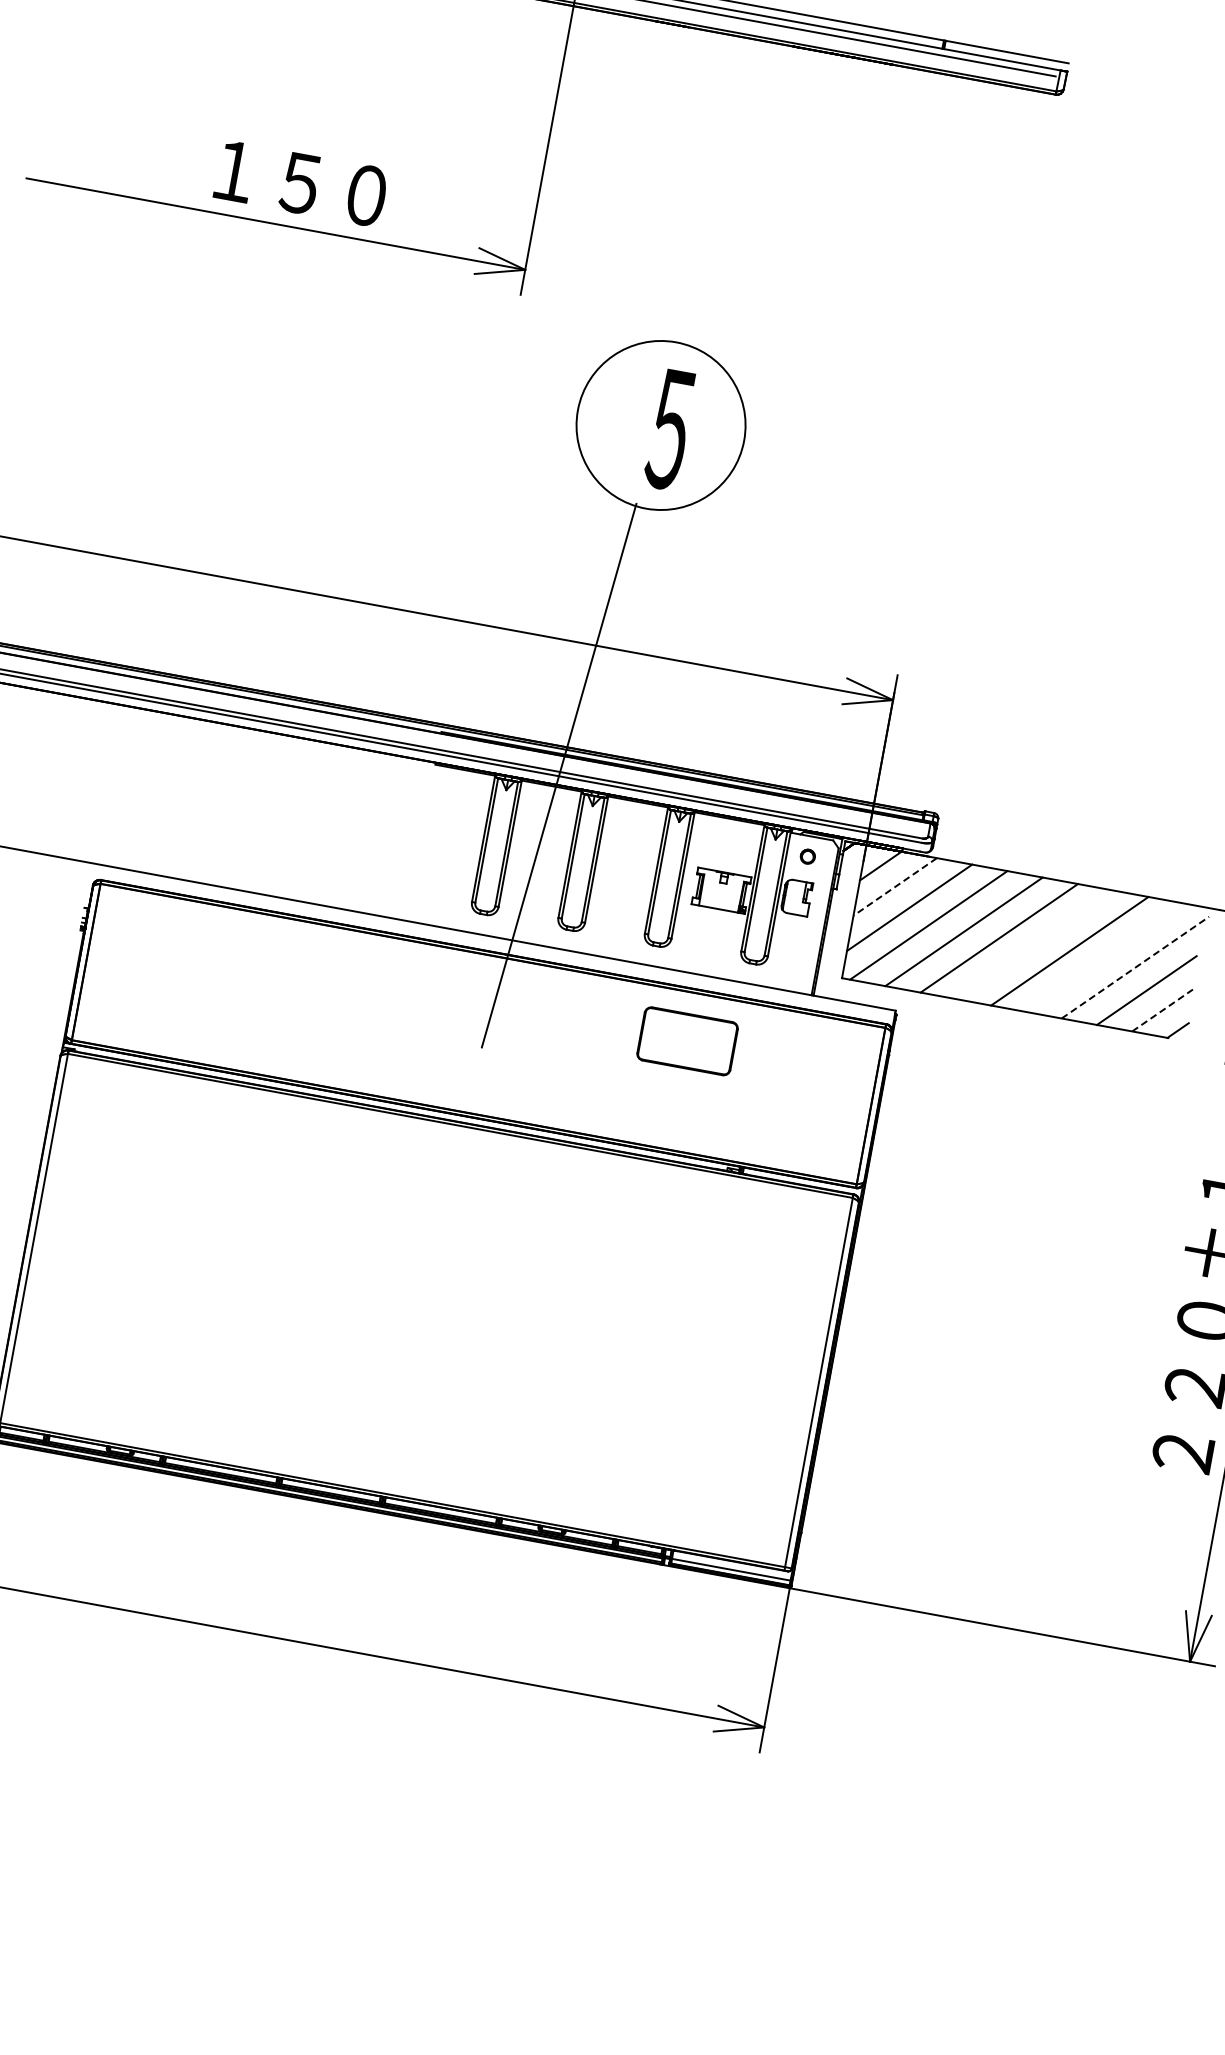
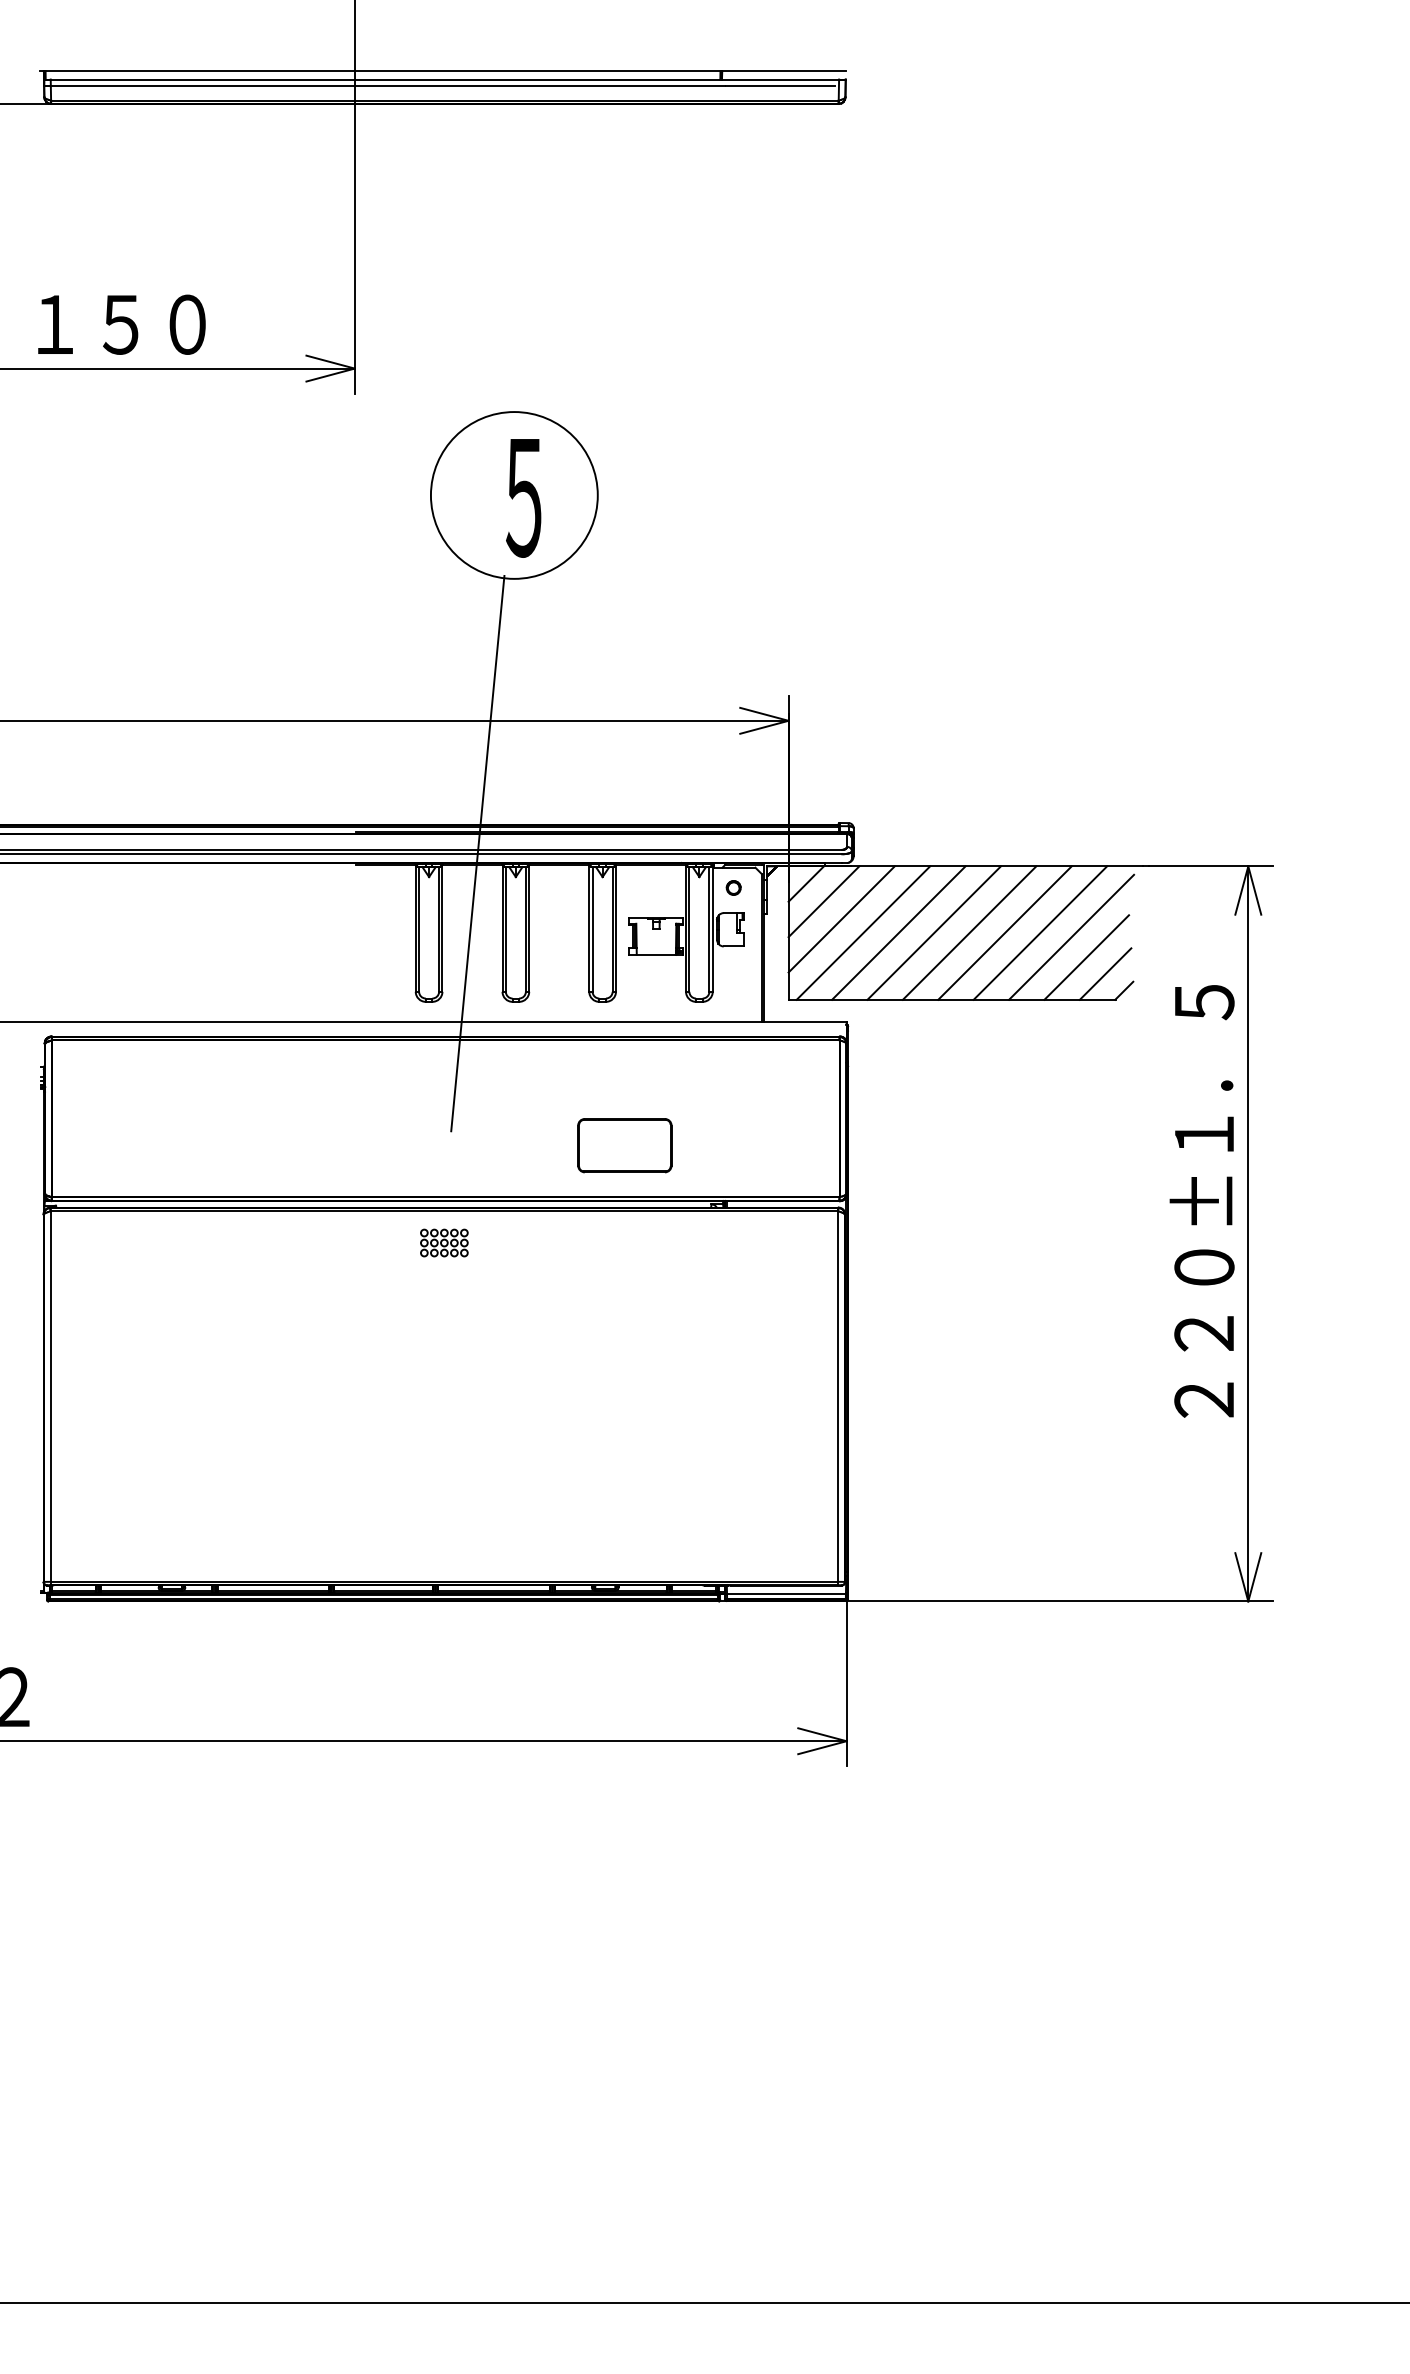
line: (894, 887) -> (823, 902), dashed -> solid
line: (1034, 944) -> (969, 932), added
line: (1105, 957) -> (1040, 932), added
line: (1135, 966) -> (1071, 936), dashed -> solid
line: (1162, 1009) -> (1105, 973), dashed -> solid
part: (687, 1041) -> (624, 1145), moved
part: (454, 1157) -> (444, 1242), added

